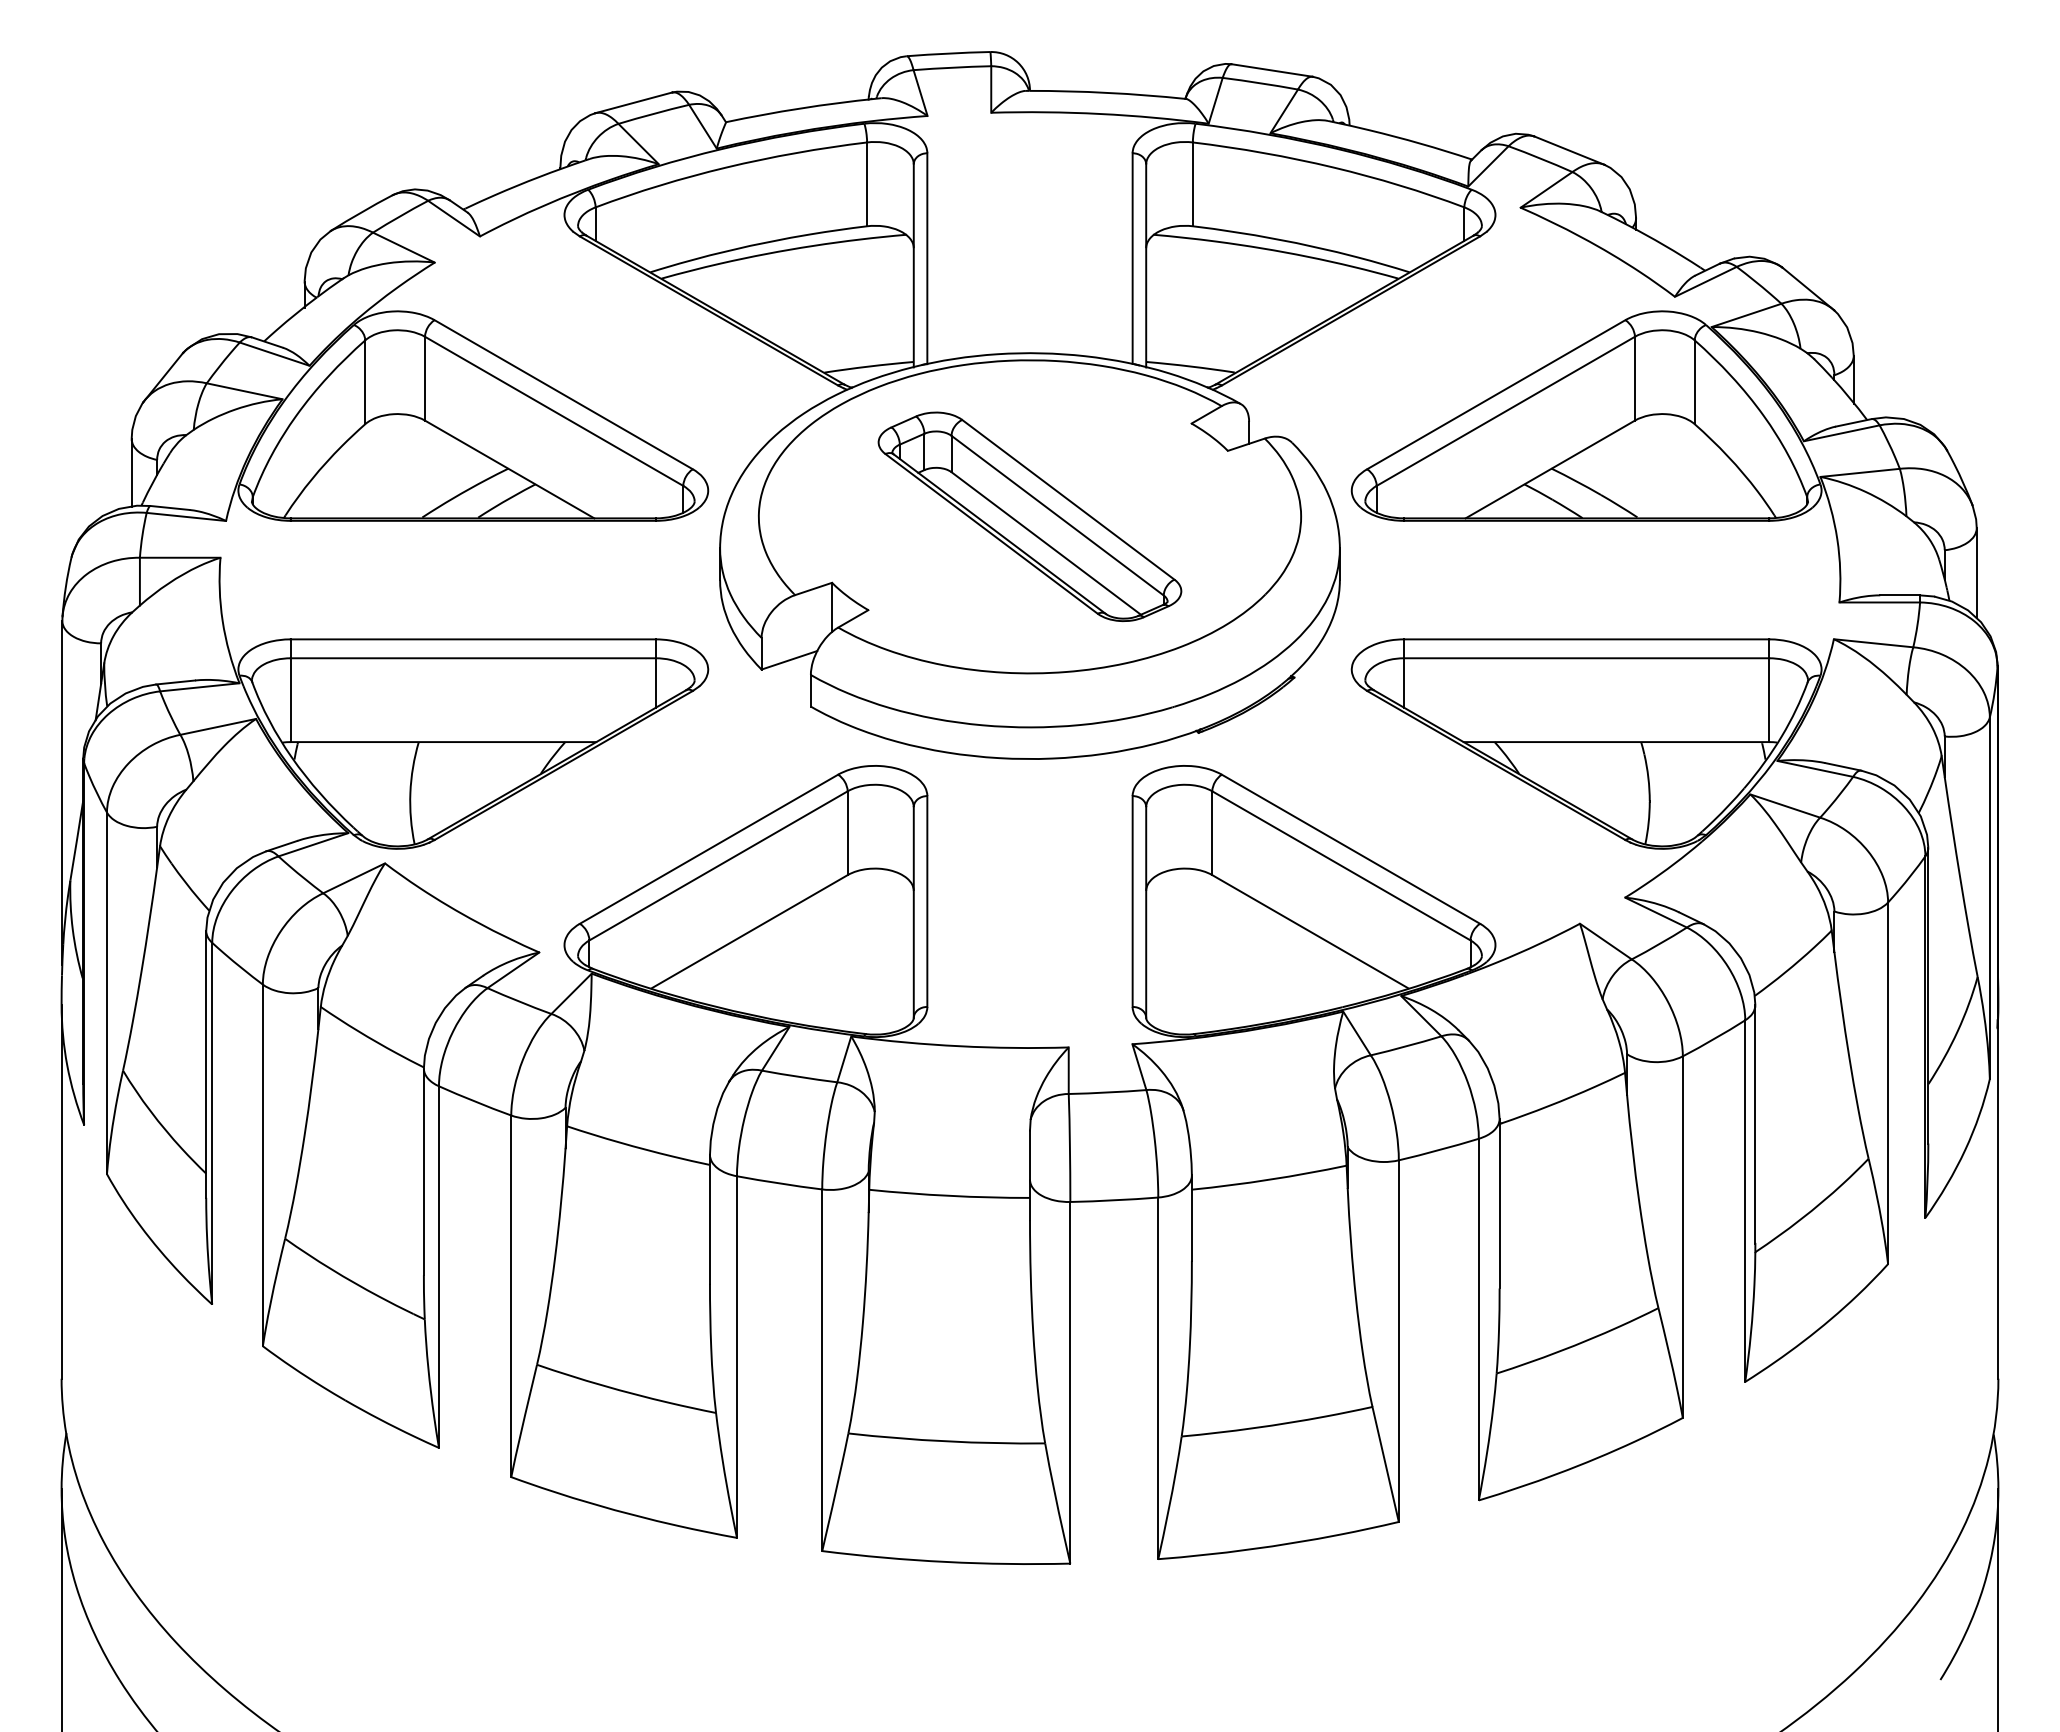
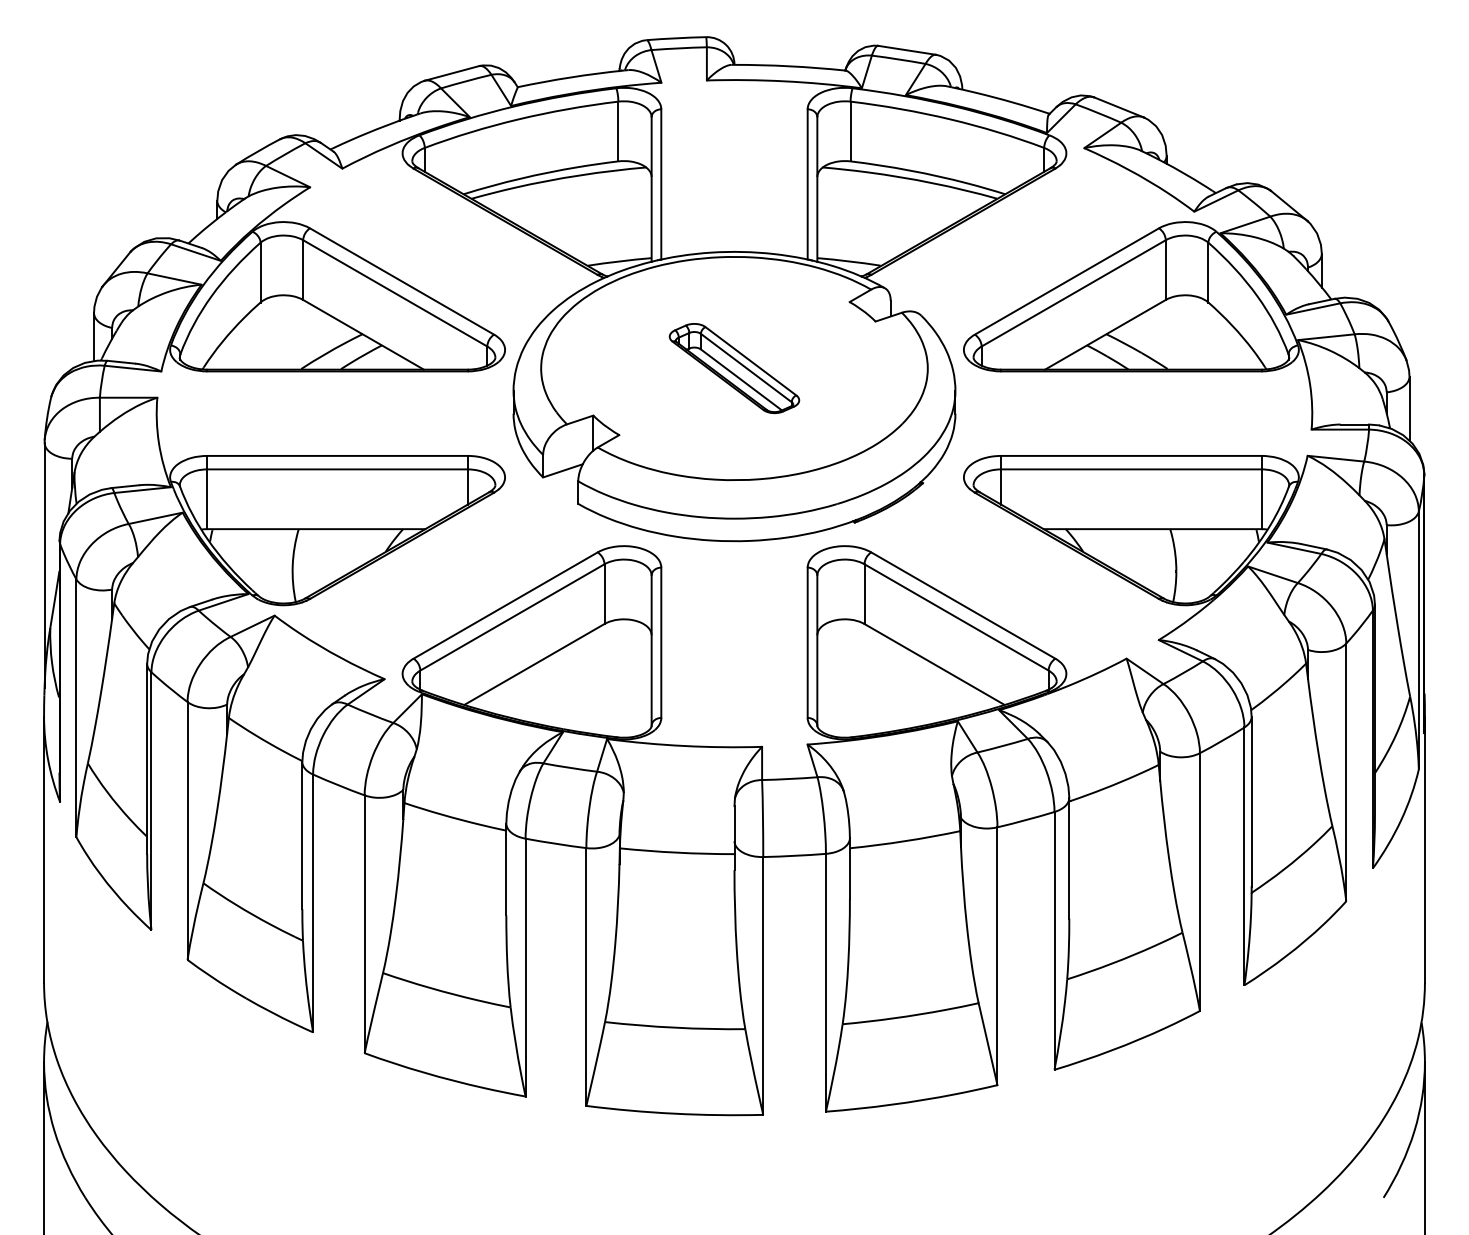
part: (1030, 516) -> (734, 368), size x0.6

